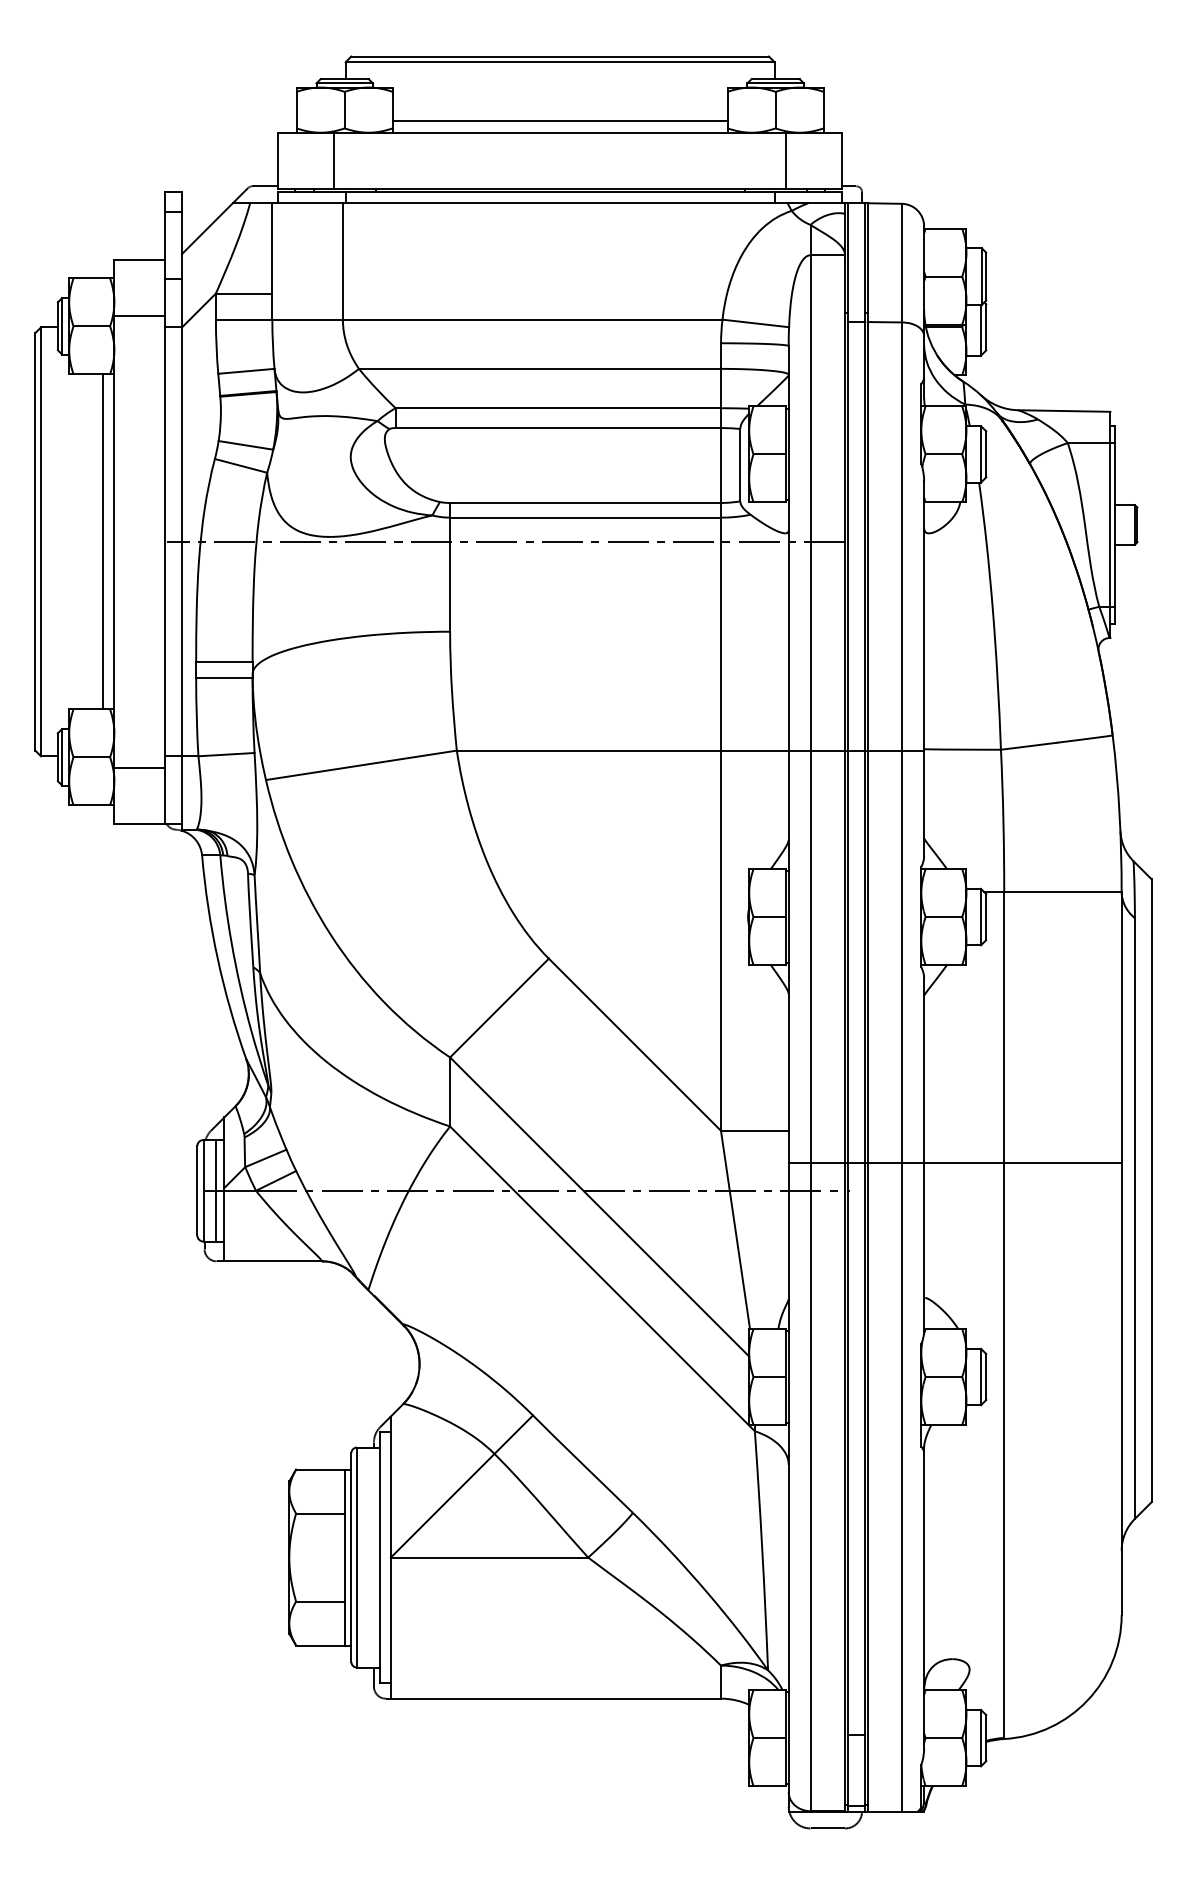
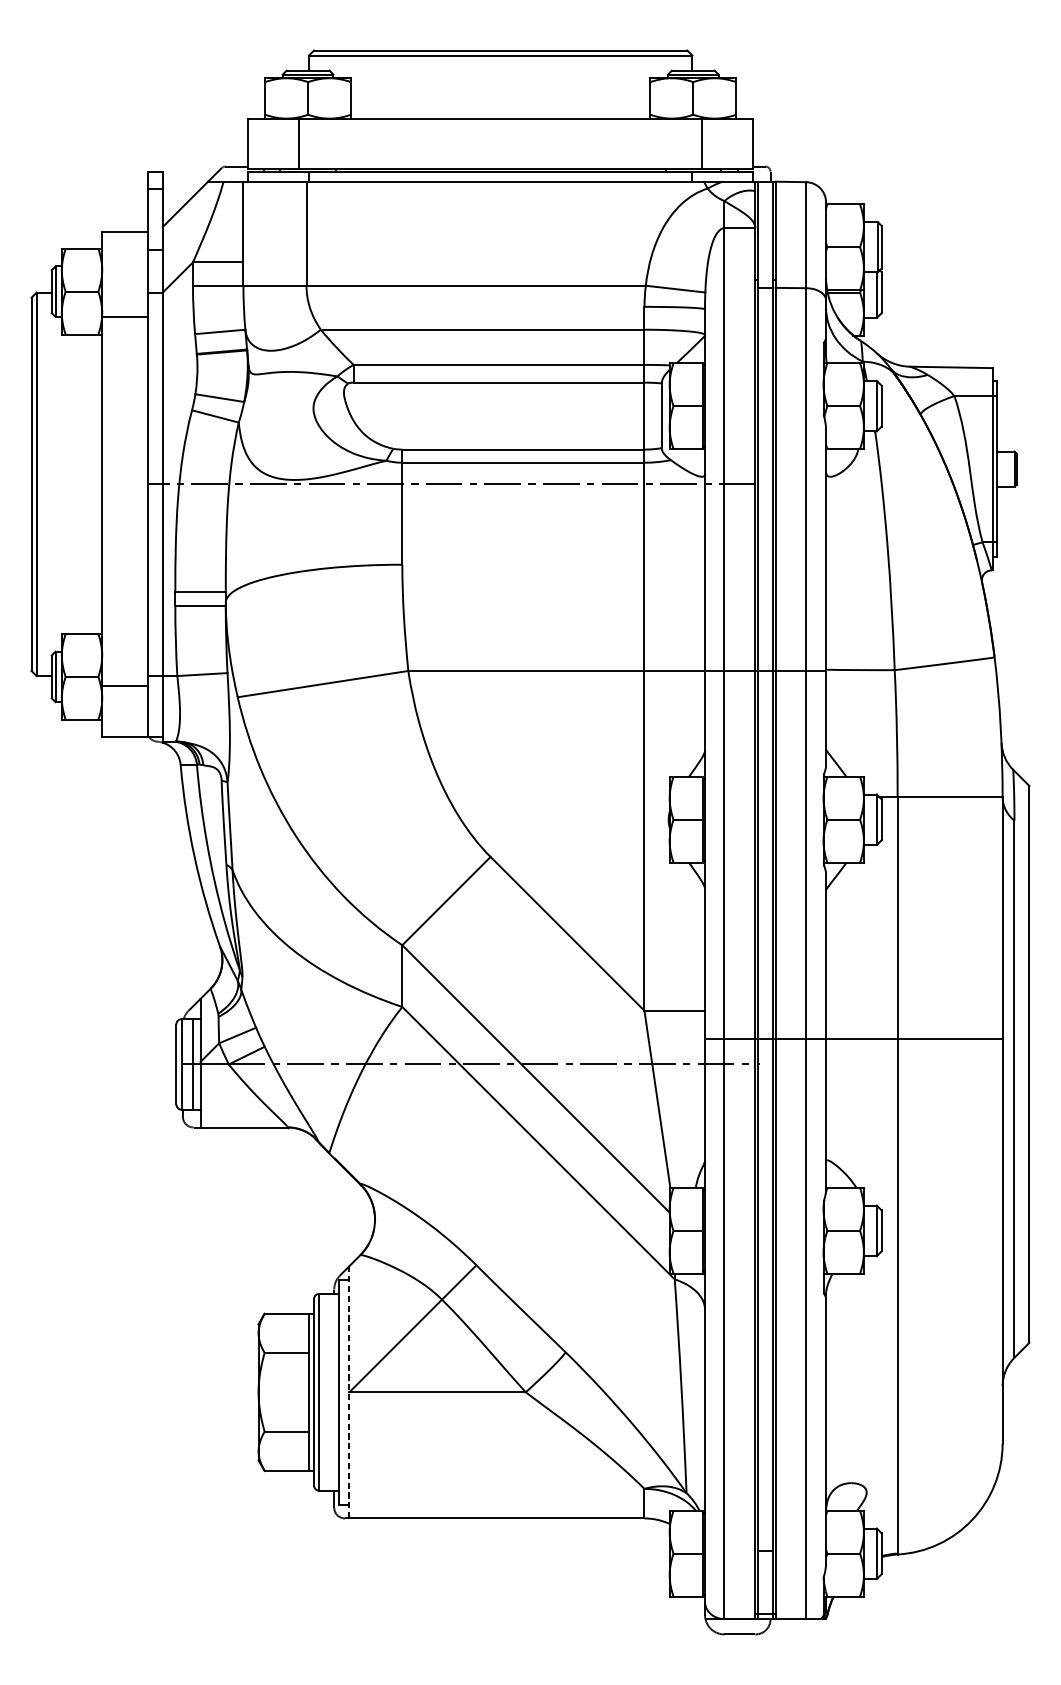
line: (559, 121) -> (500, 108), removed
line: (139, 316) -> (124, 316), moved
line: (103, 541) -> (92, 484), removed
line: (390, 1558) -> (349, 1393), solid -> dashed

